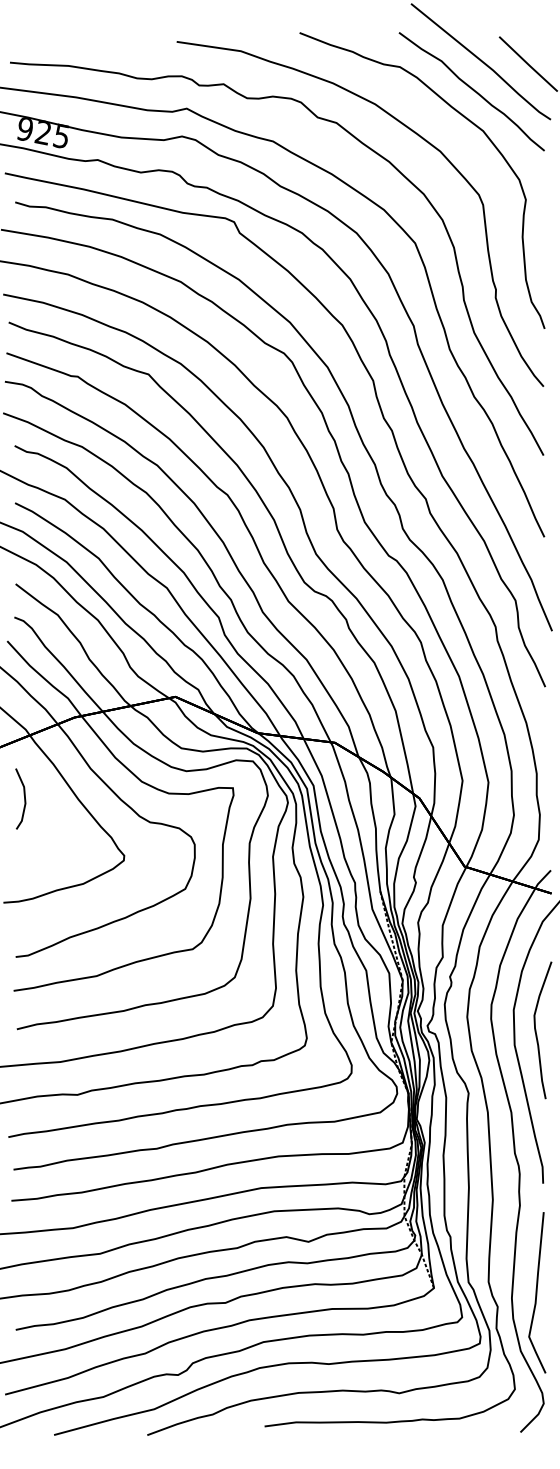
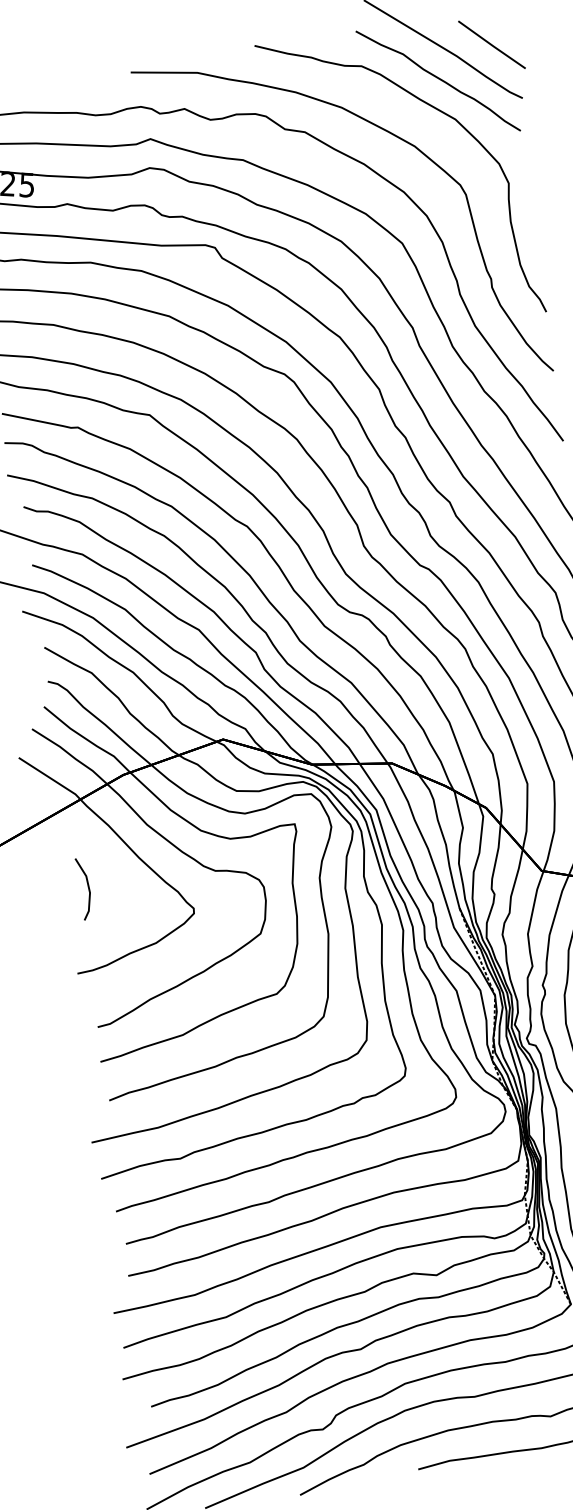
line: (24, 798) -> (88, 887), moved

